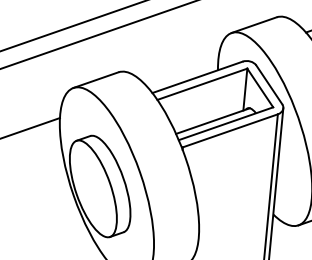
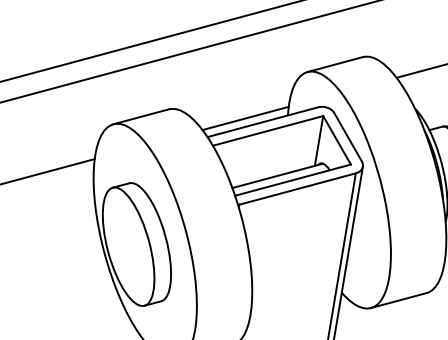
line: (182, 75) -> (245, 118), added

